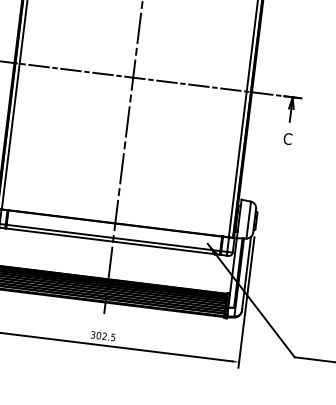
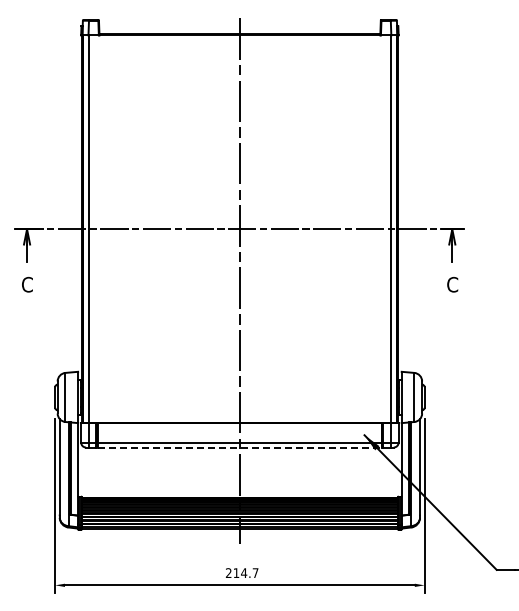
line: (113, 241) -> (240, 447), solid -> dashed
text: (103, 336) -> (242, 573), 302.5 -> 214.7

